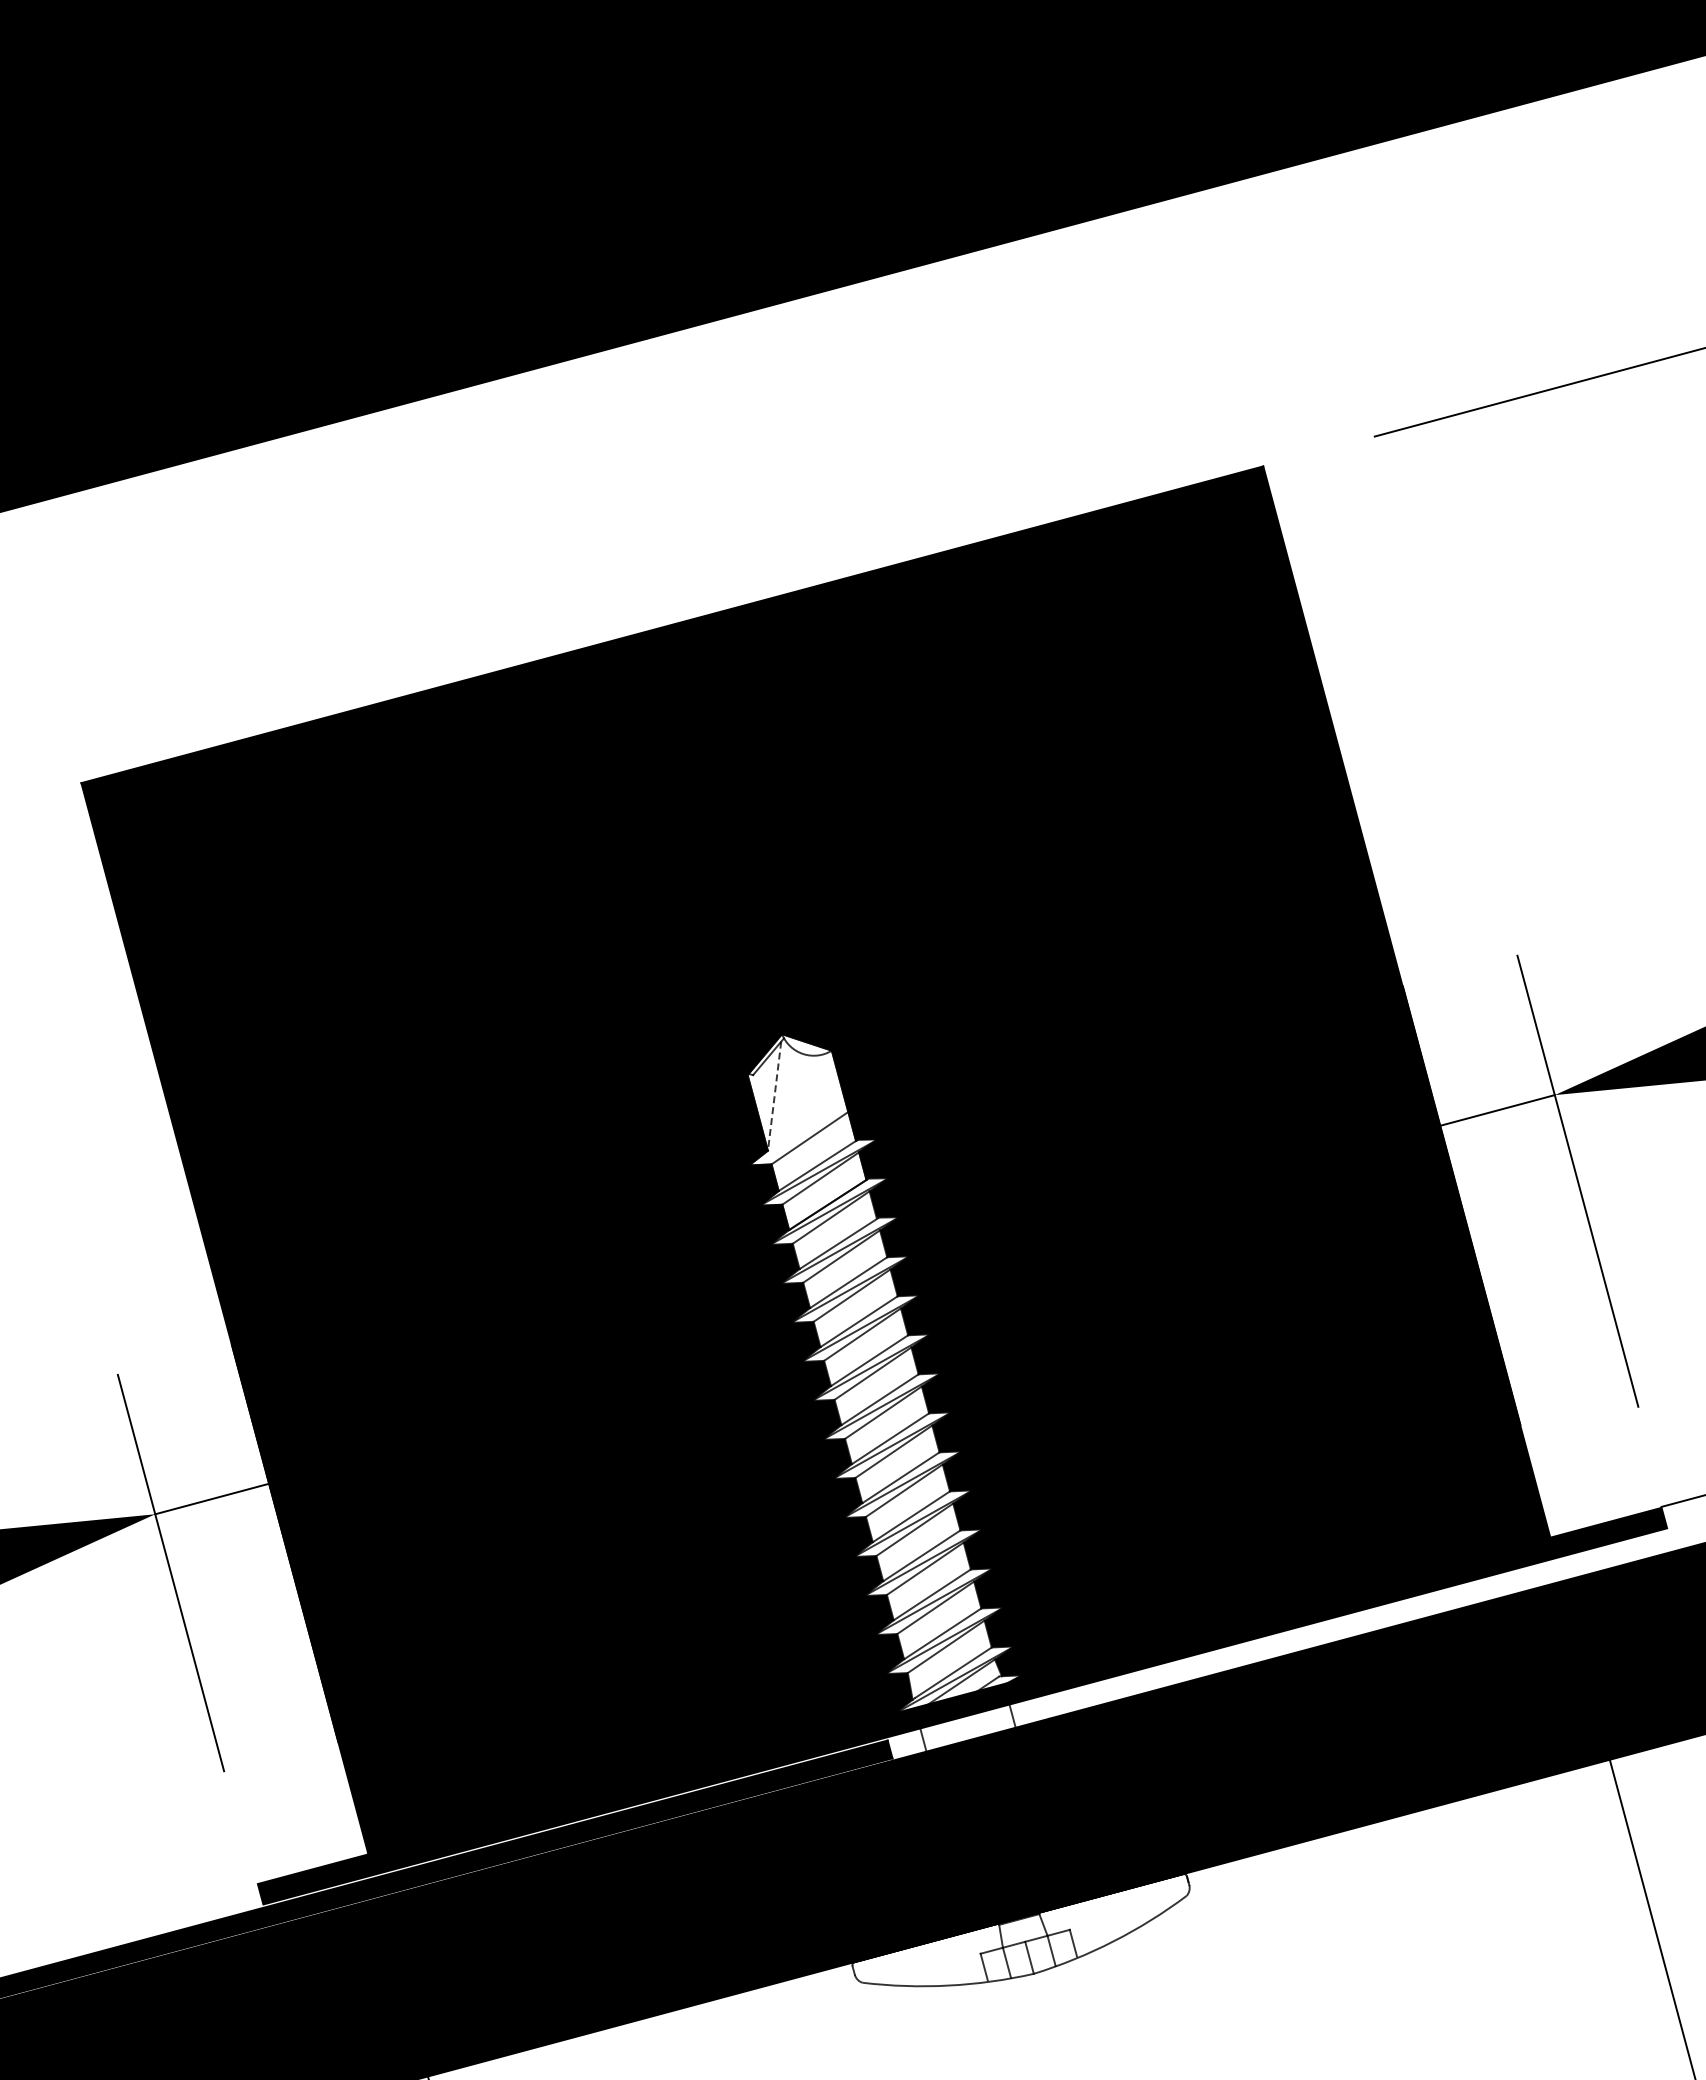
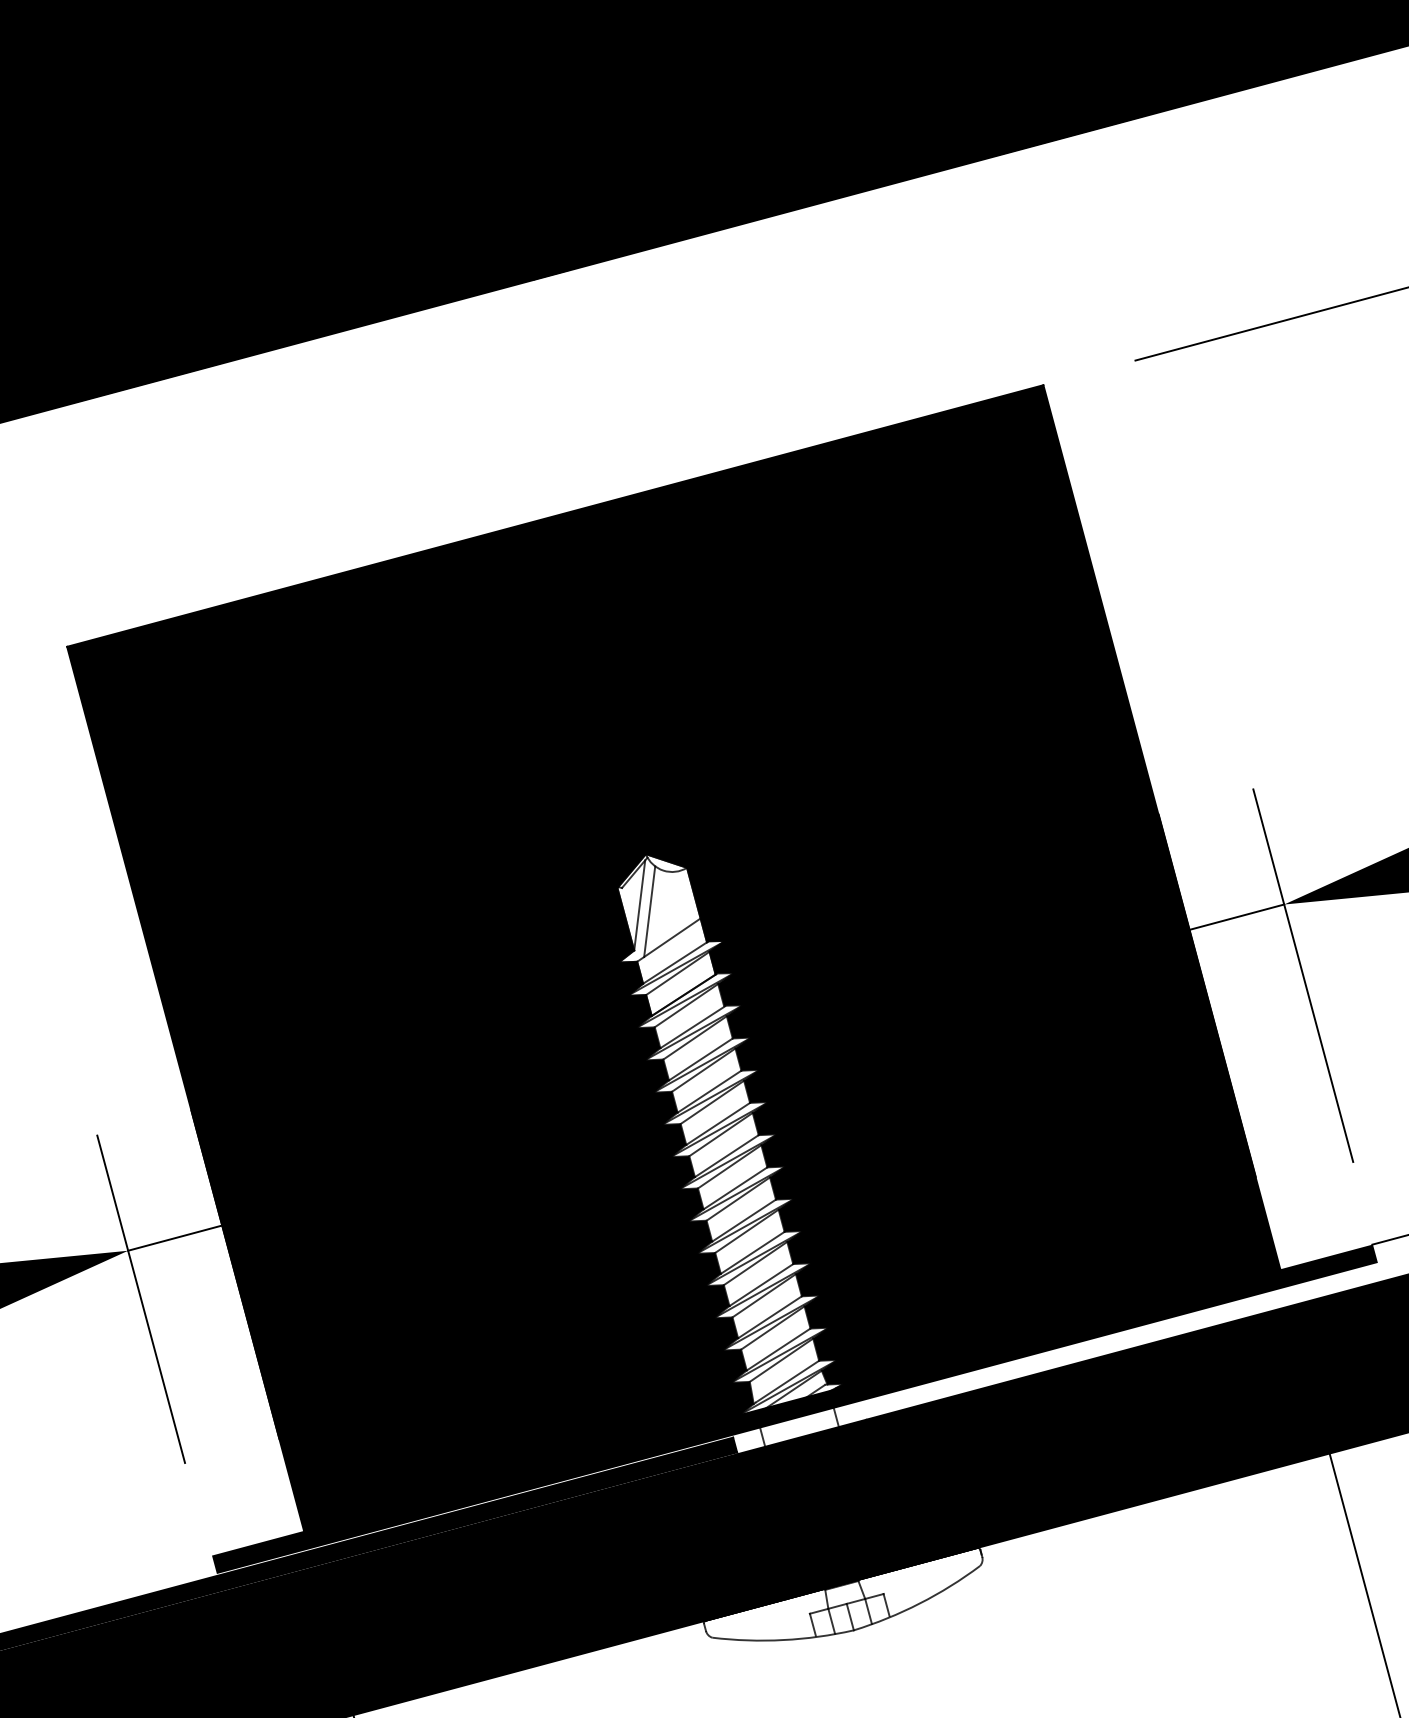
line: (774, 1096) -> (639, 905), dashed -> solid
line: (786, 1103) -> (649, 911), added

